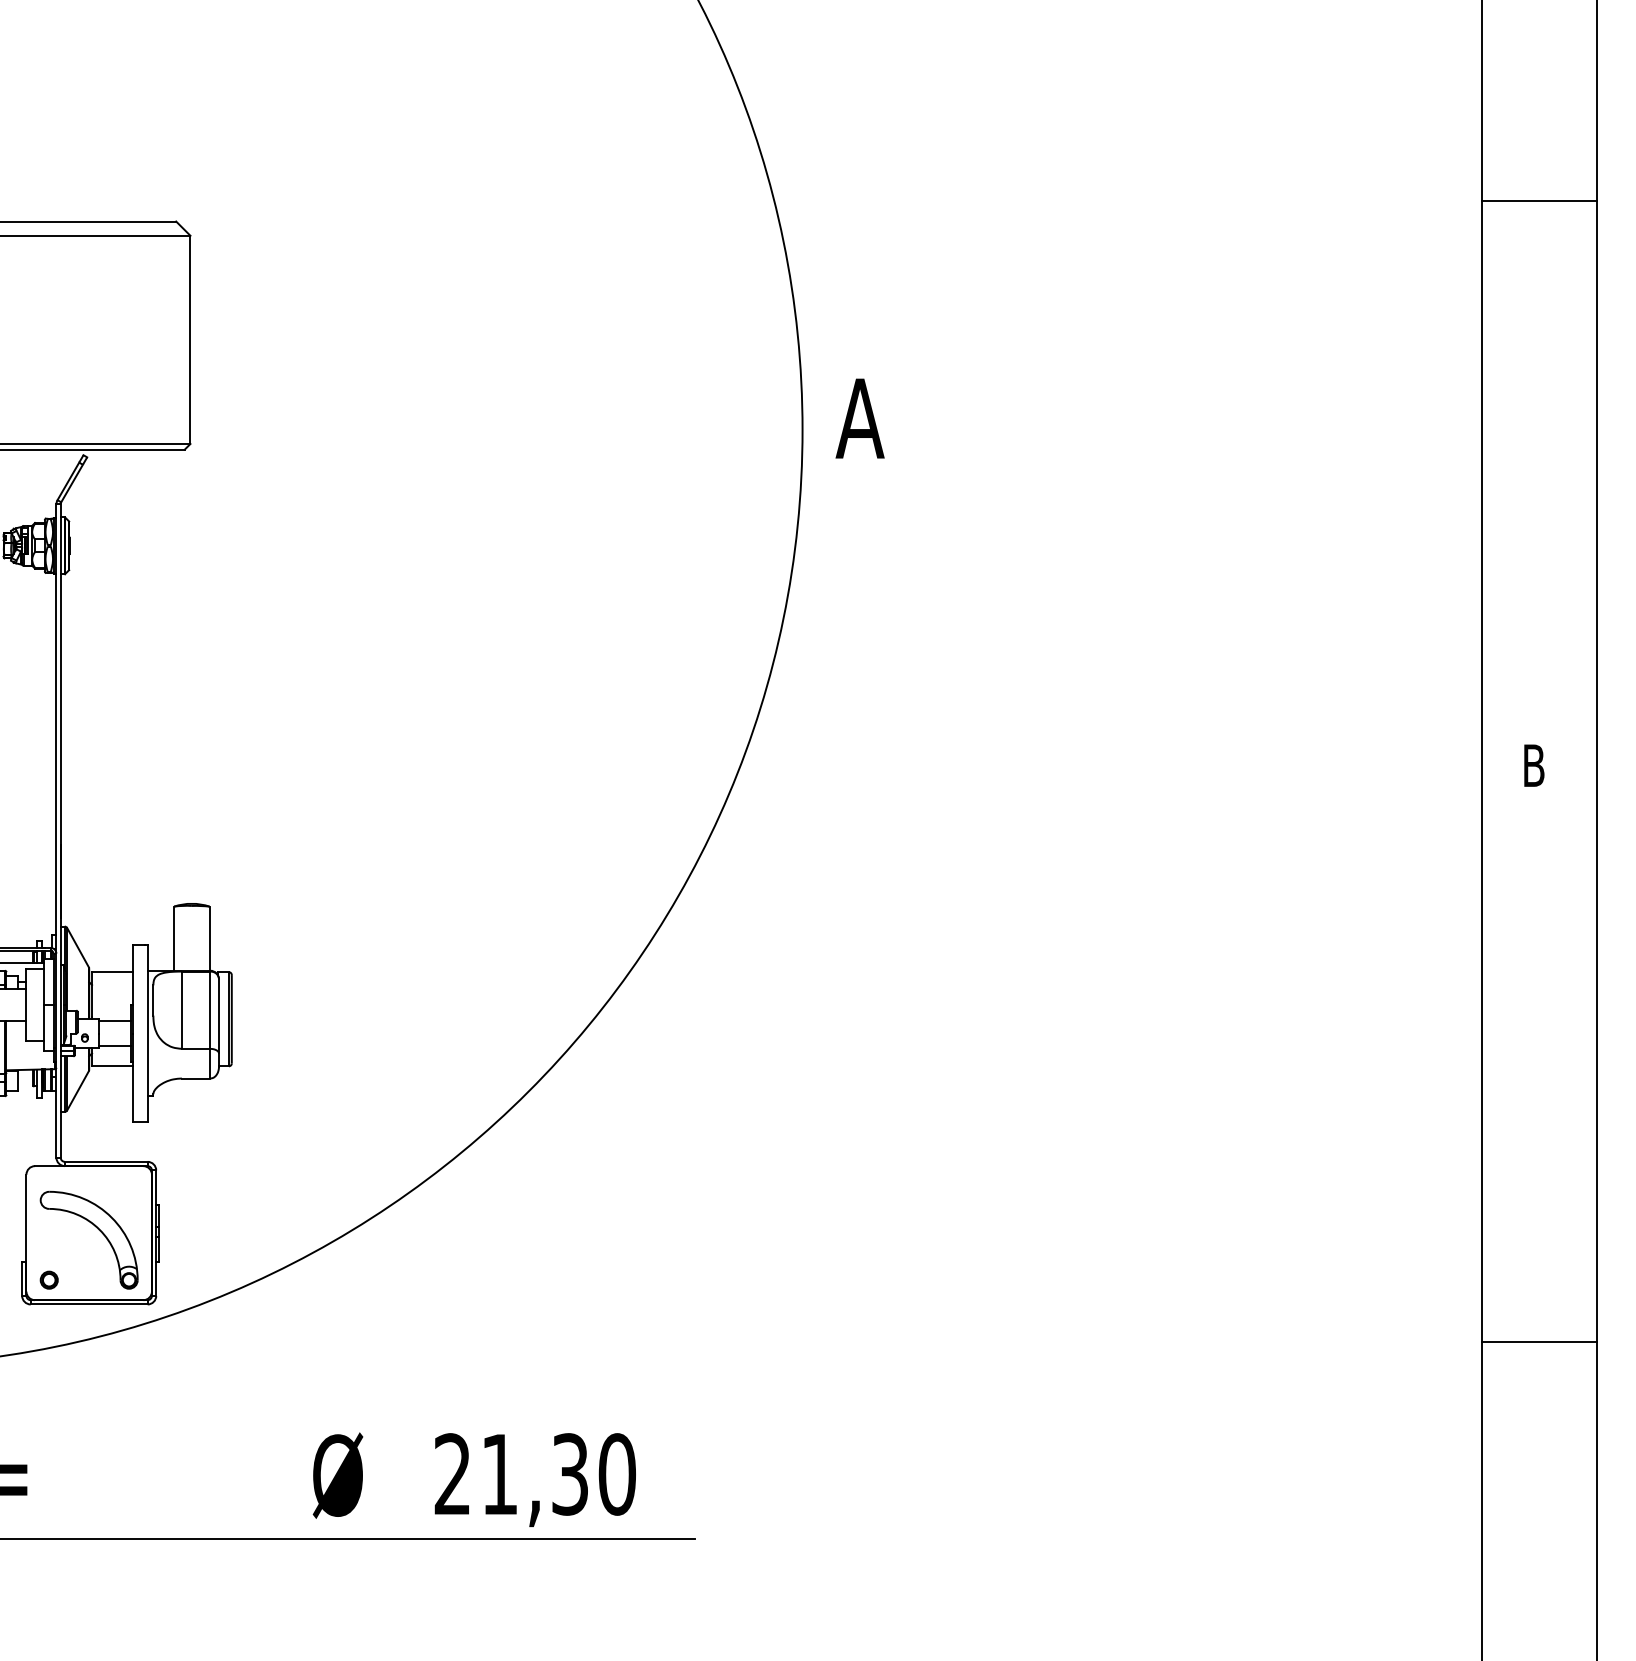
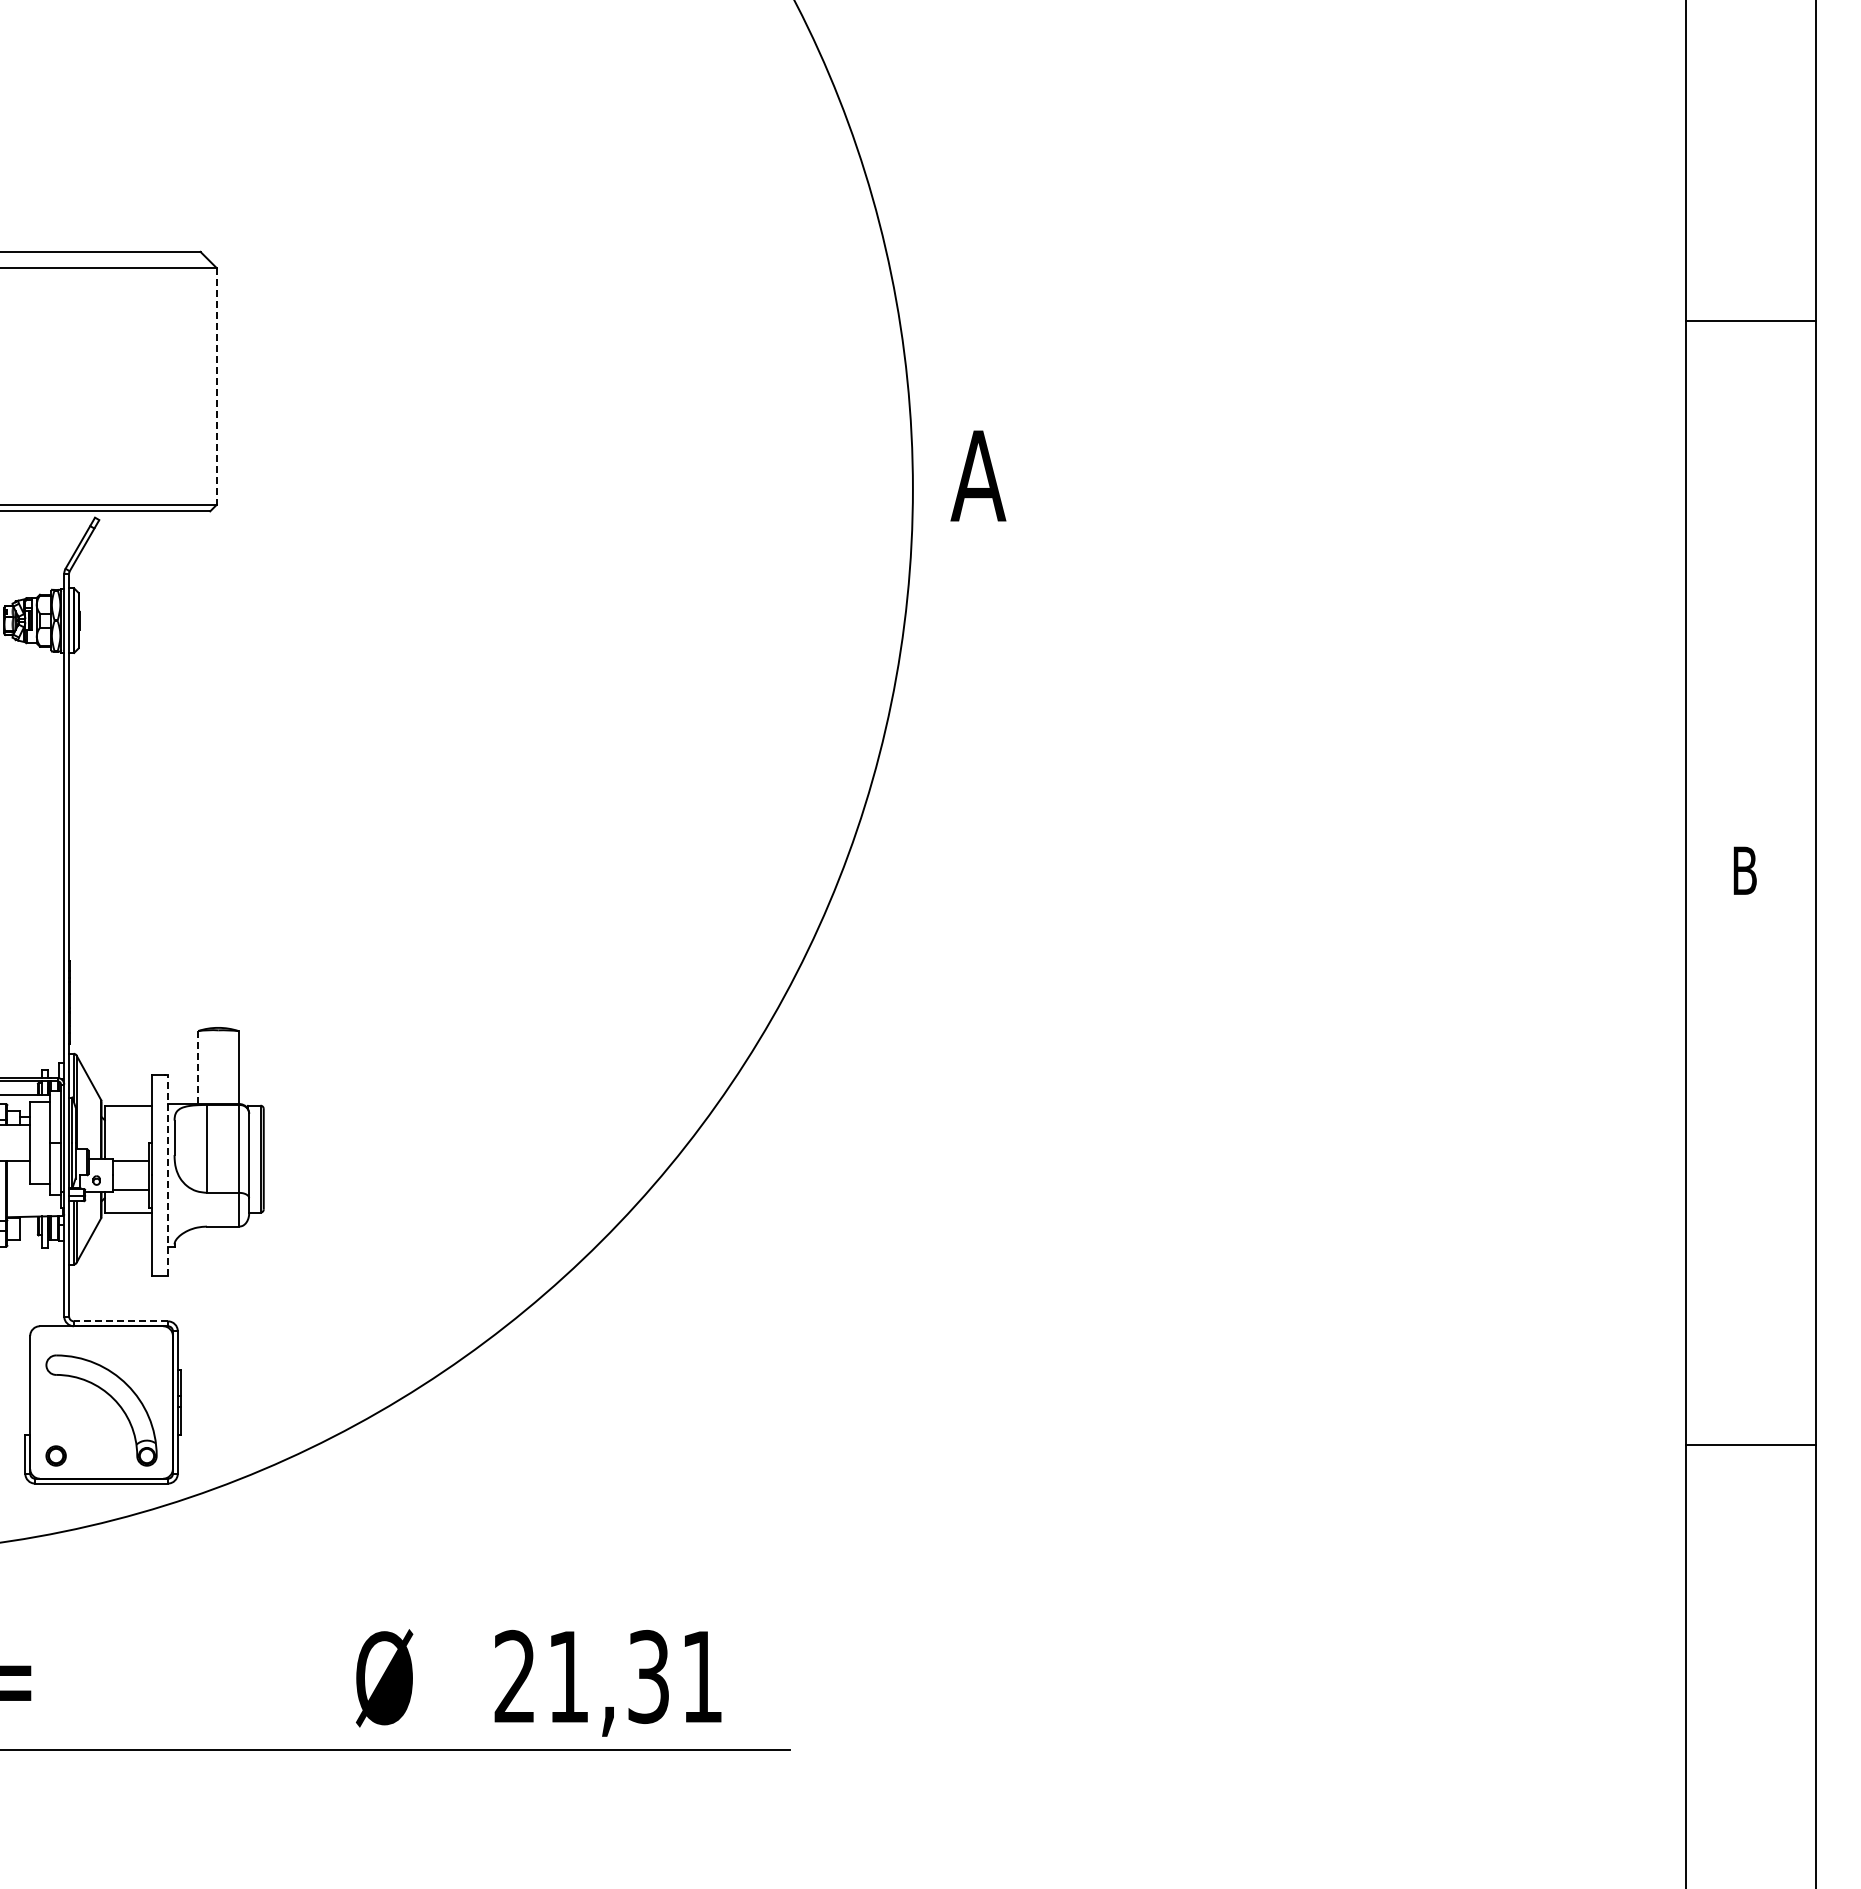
line: (1538, 200) -> (1750, 321), moved
line: (190, 339) -> (216, 386), solid -> dashed
line: (174, 939) -> (198, 1068), solid -> dashed
line: (148, 1032) -> (168, 1174), solid -> dashed
line: (105, 1161) -> (120, 1321), solid -> dashed
line: (1538, 1341) -> (1750, 1444), moved
text: (617, 1474) -> (702, 1676), 21,30 -> 21,31

